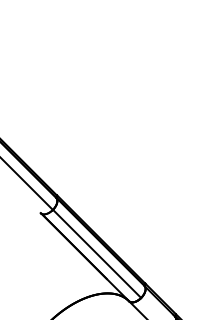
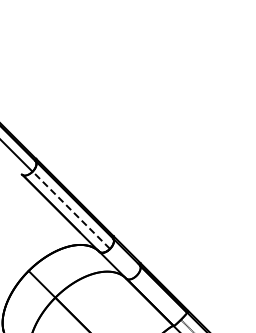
line: (97, 254) -> (71, 210), solid -> dashed

